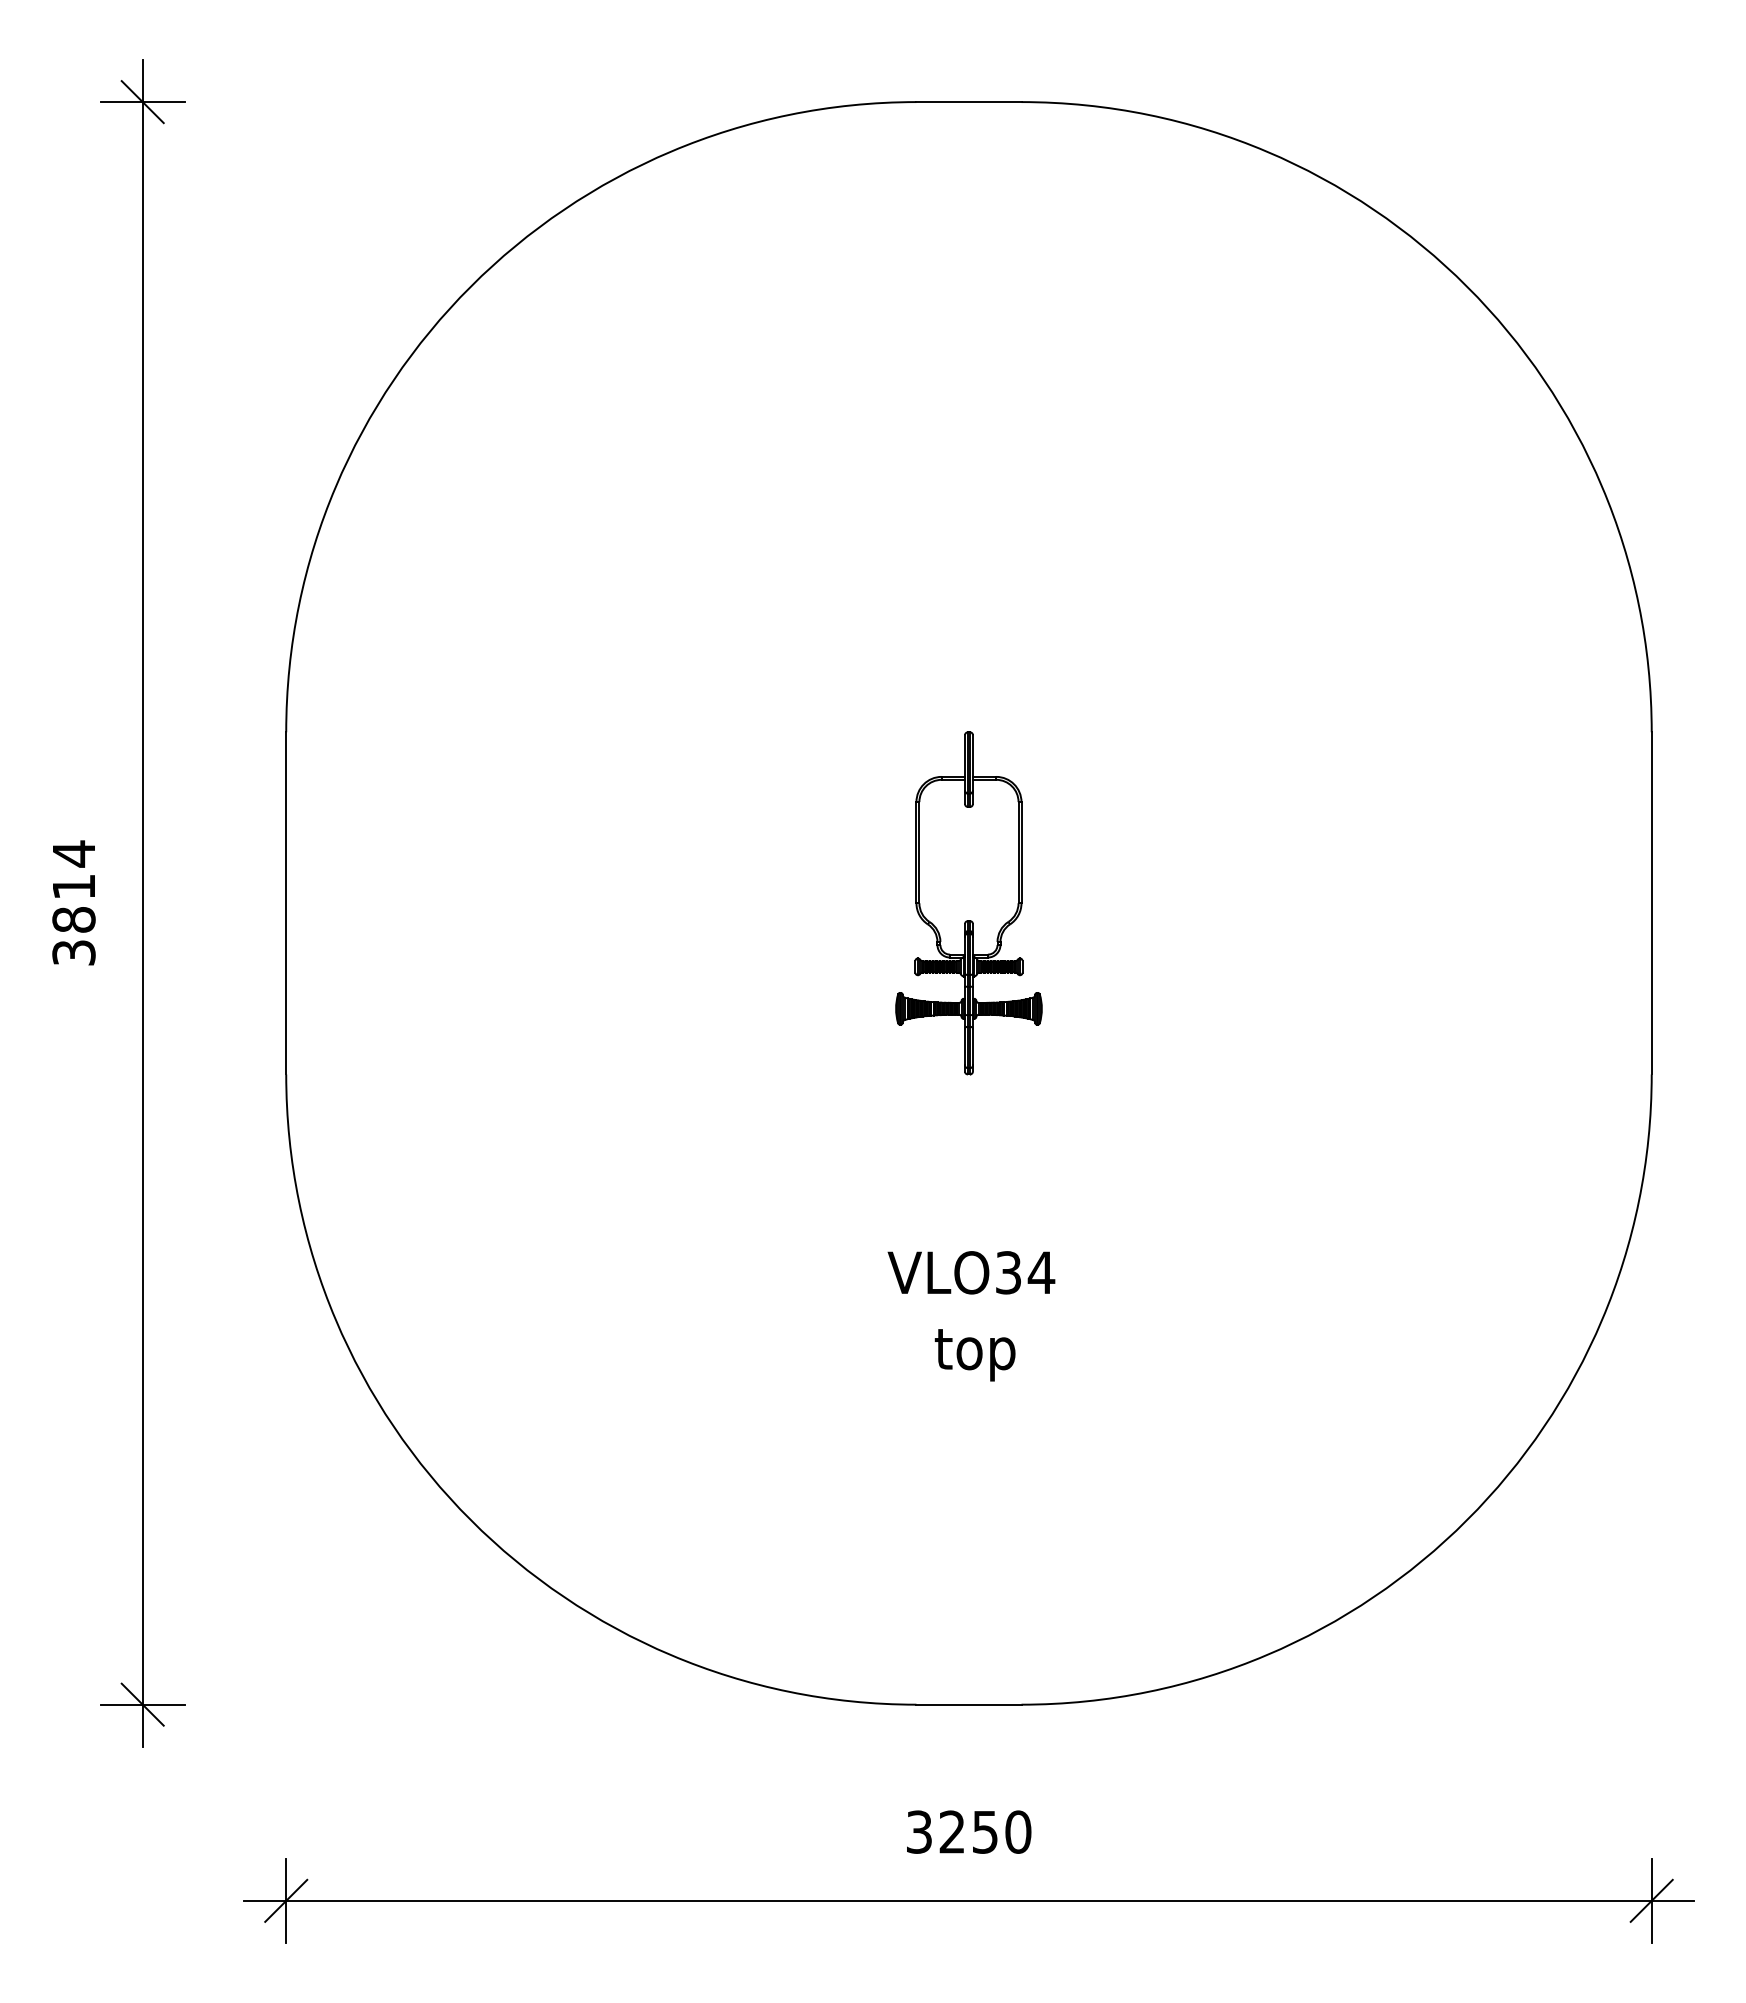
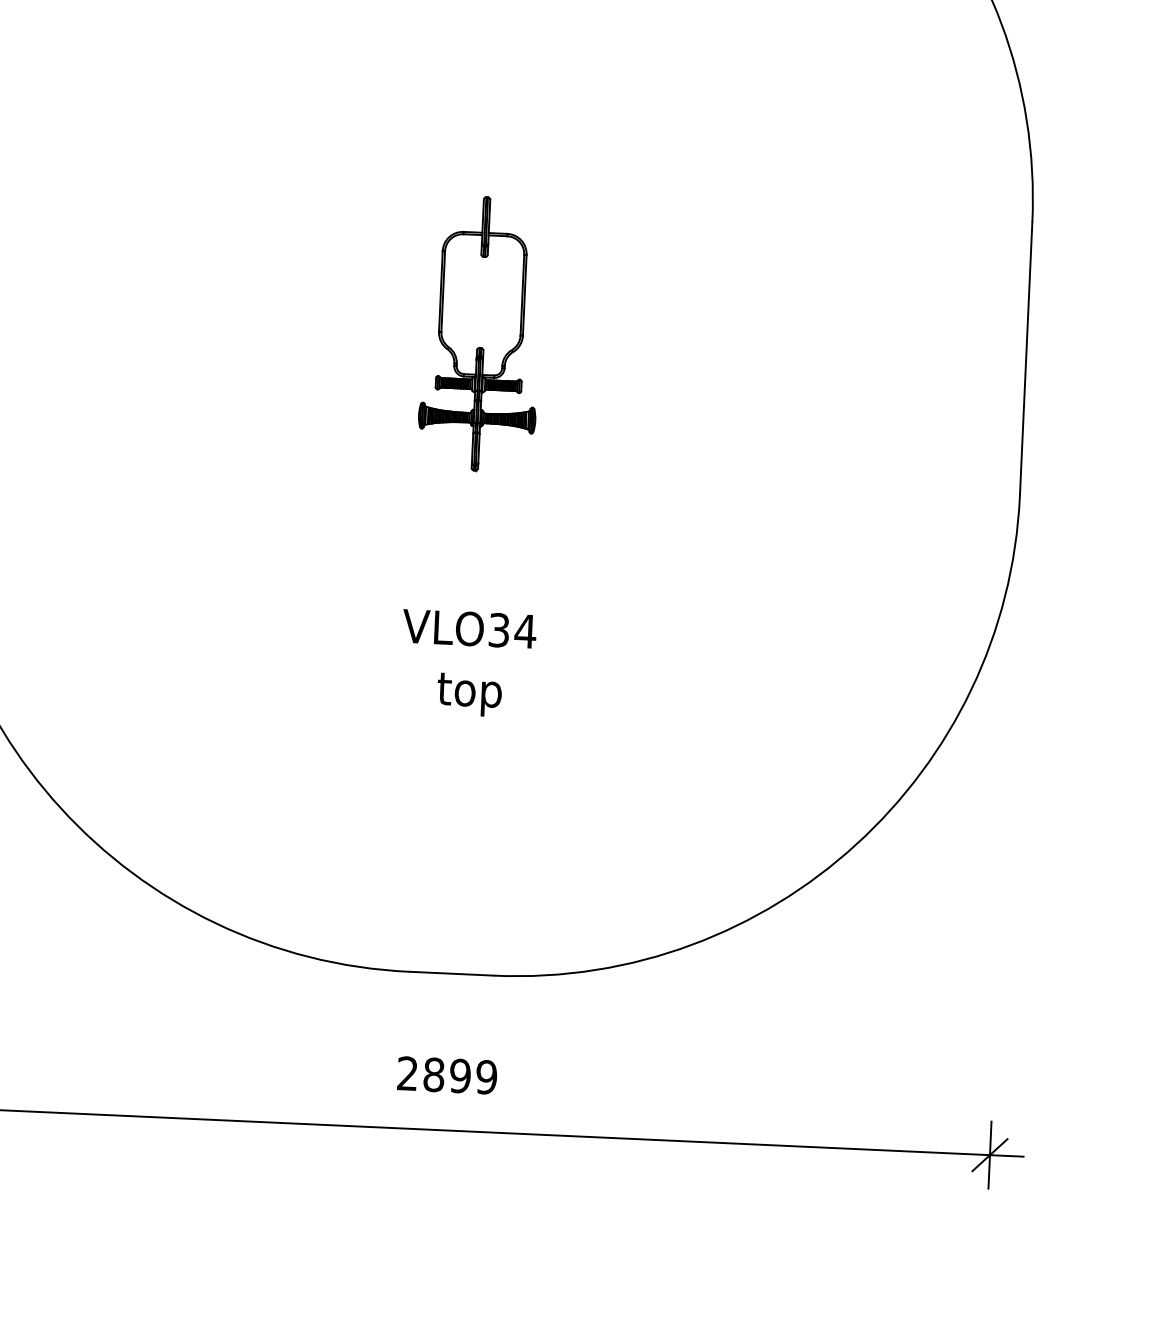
text: (968, 1831) -> (446, 1074), 3250 -> 2899

